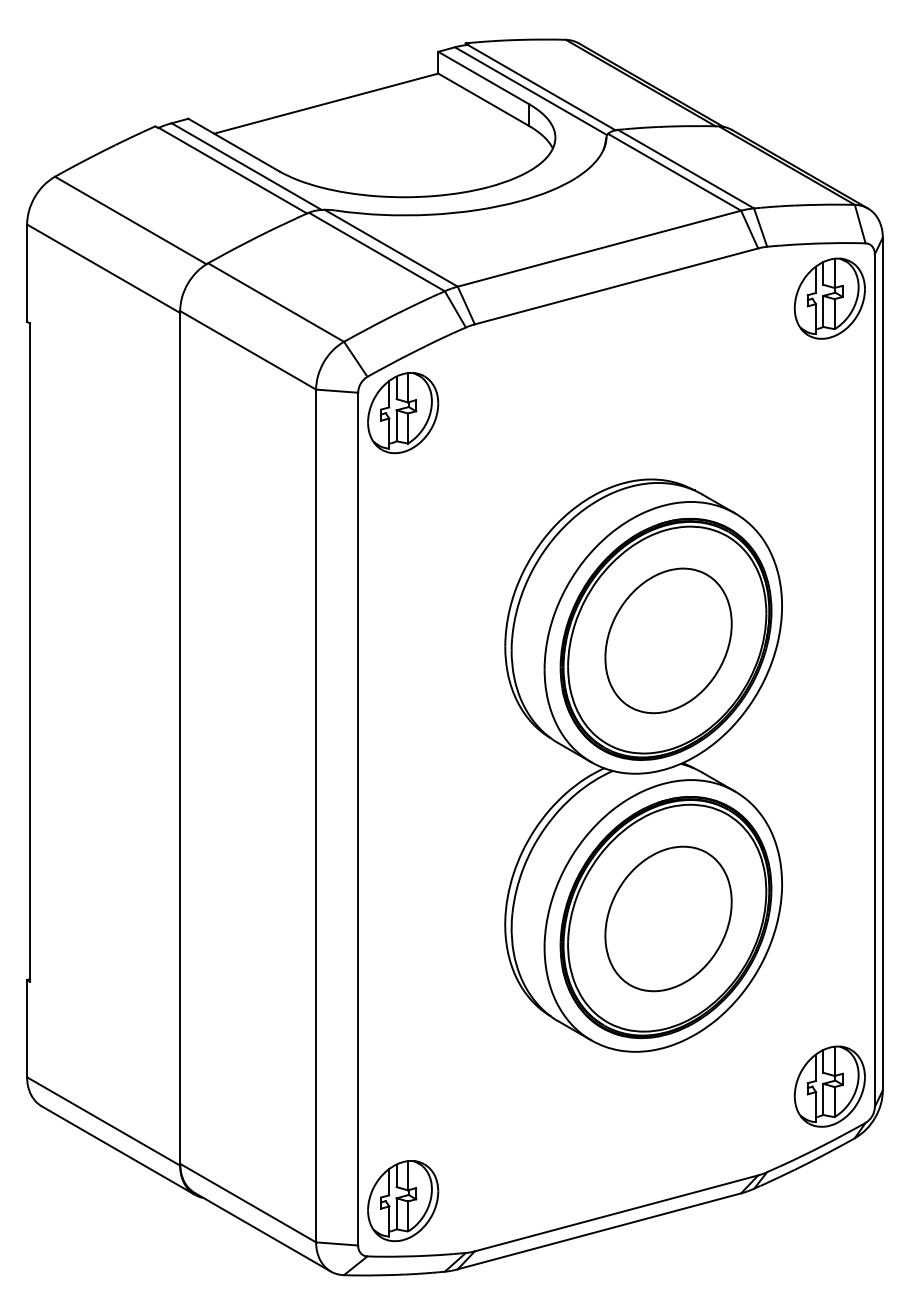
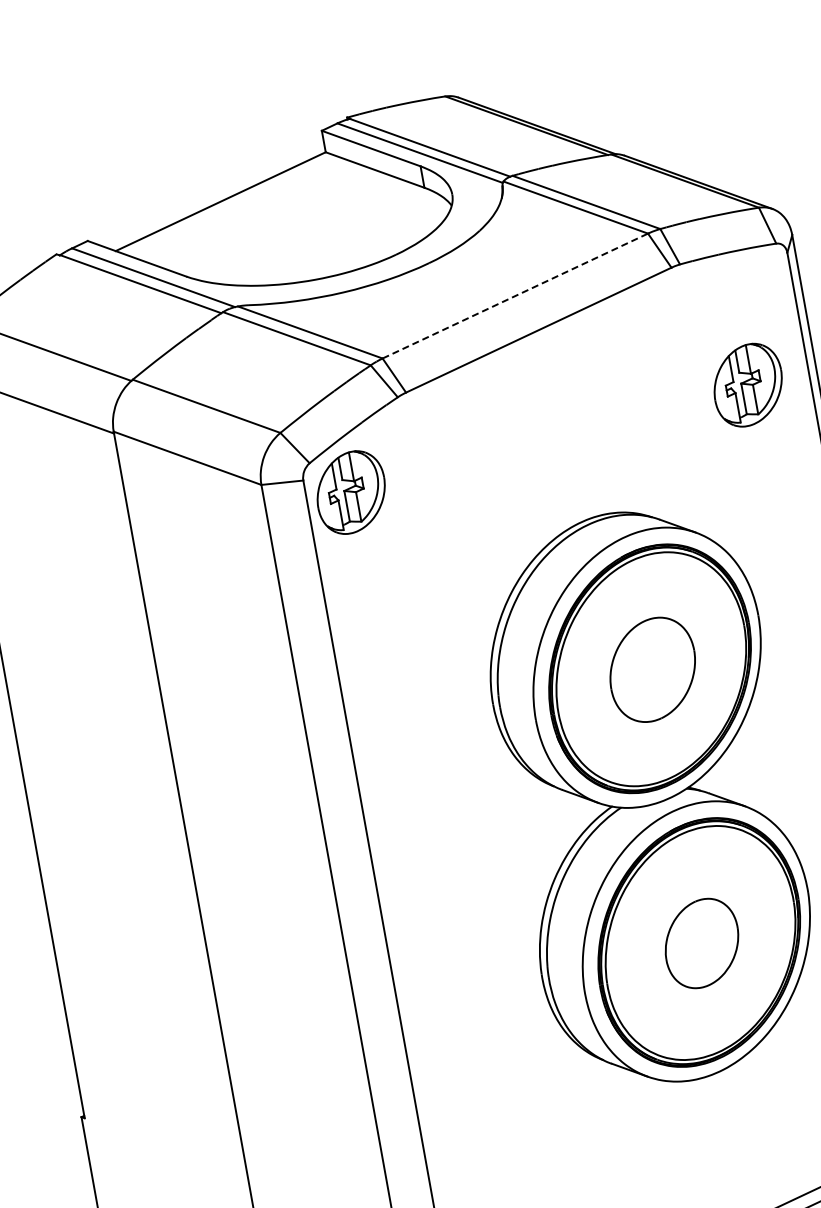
line: (599, 248) -> (515, 295), solid -> dashed
part: (829, 298) -> (747, 385), moved
part: (668, 640) -> (652, 669), size x0.7
part: (668, 918) -> (701, 943), size x0.6

